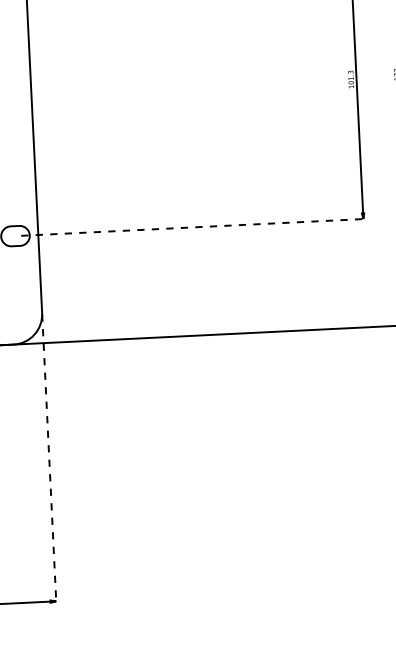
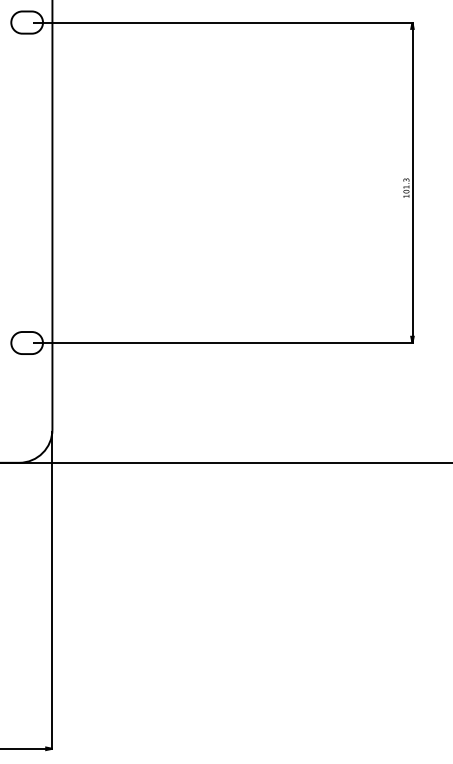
line: (193, 227) -> (224, 343), dashed -> solid
line: (49, 458) -> (52, 590), dashed -> solid

